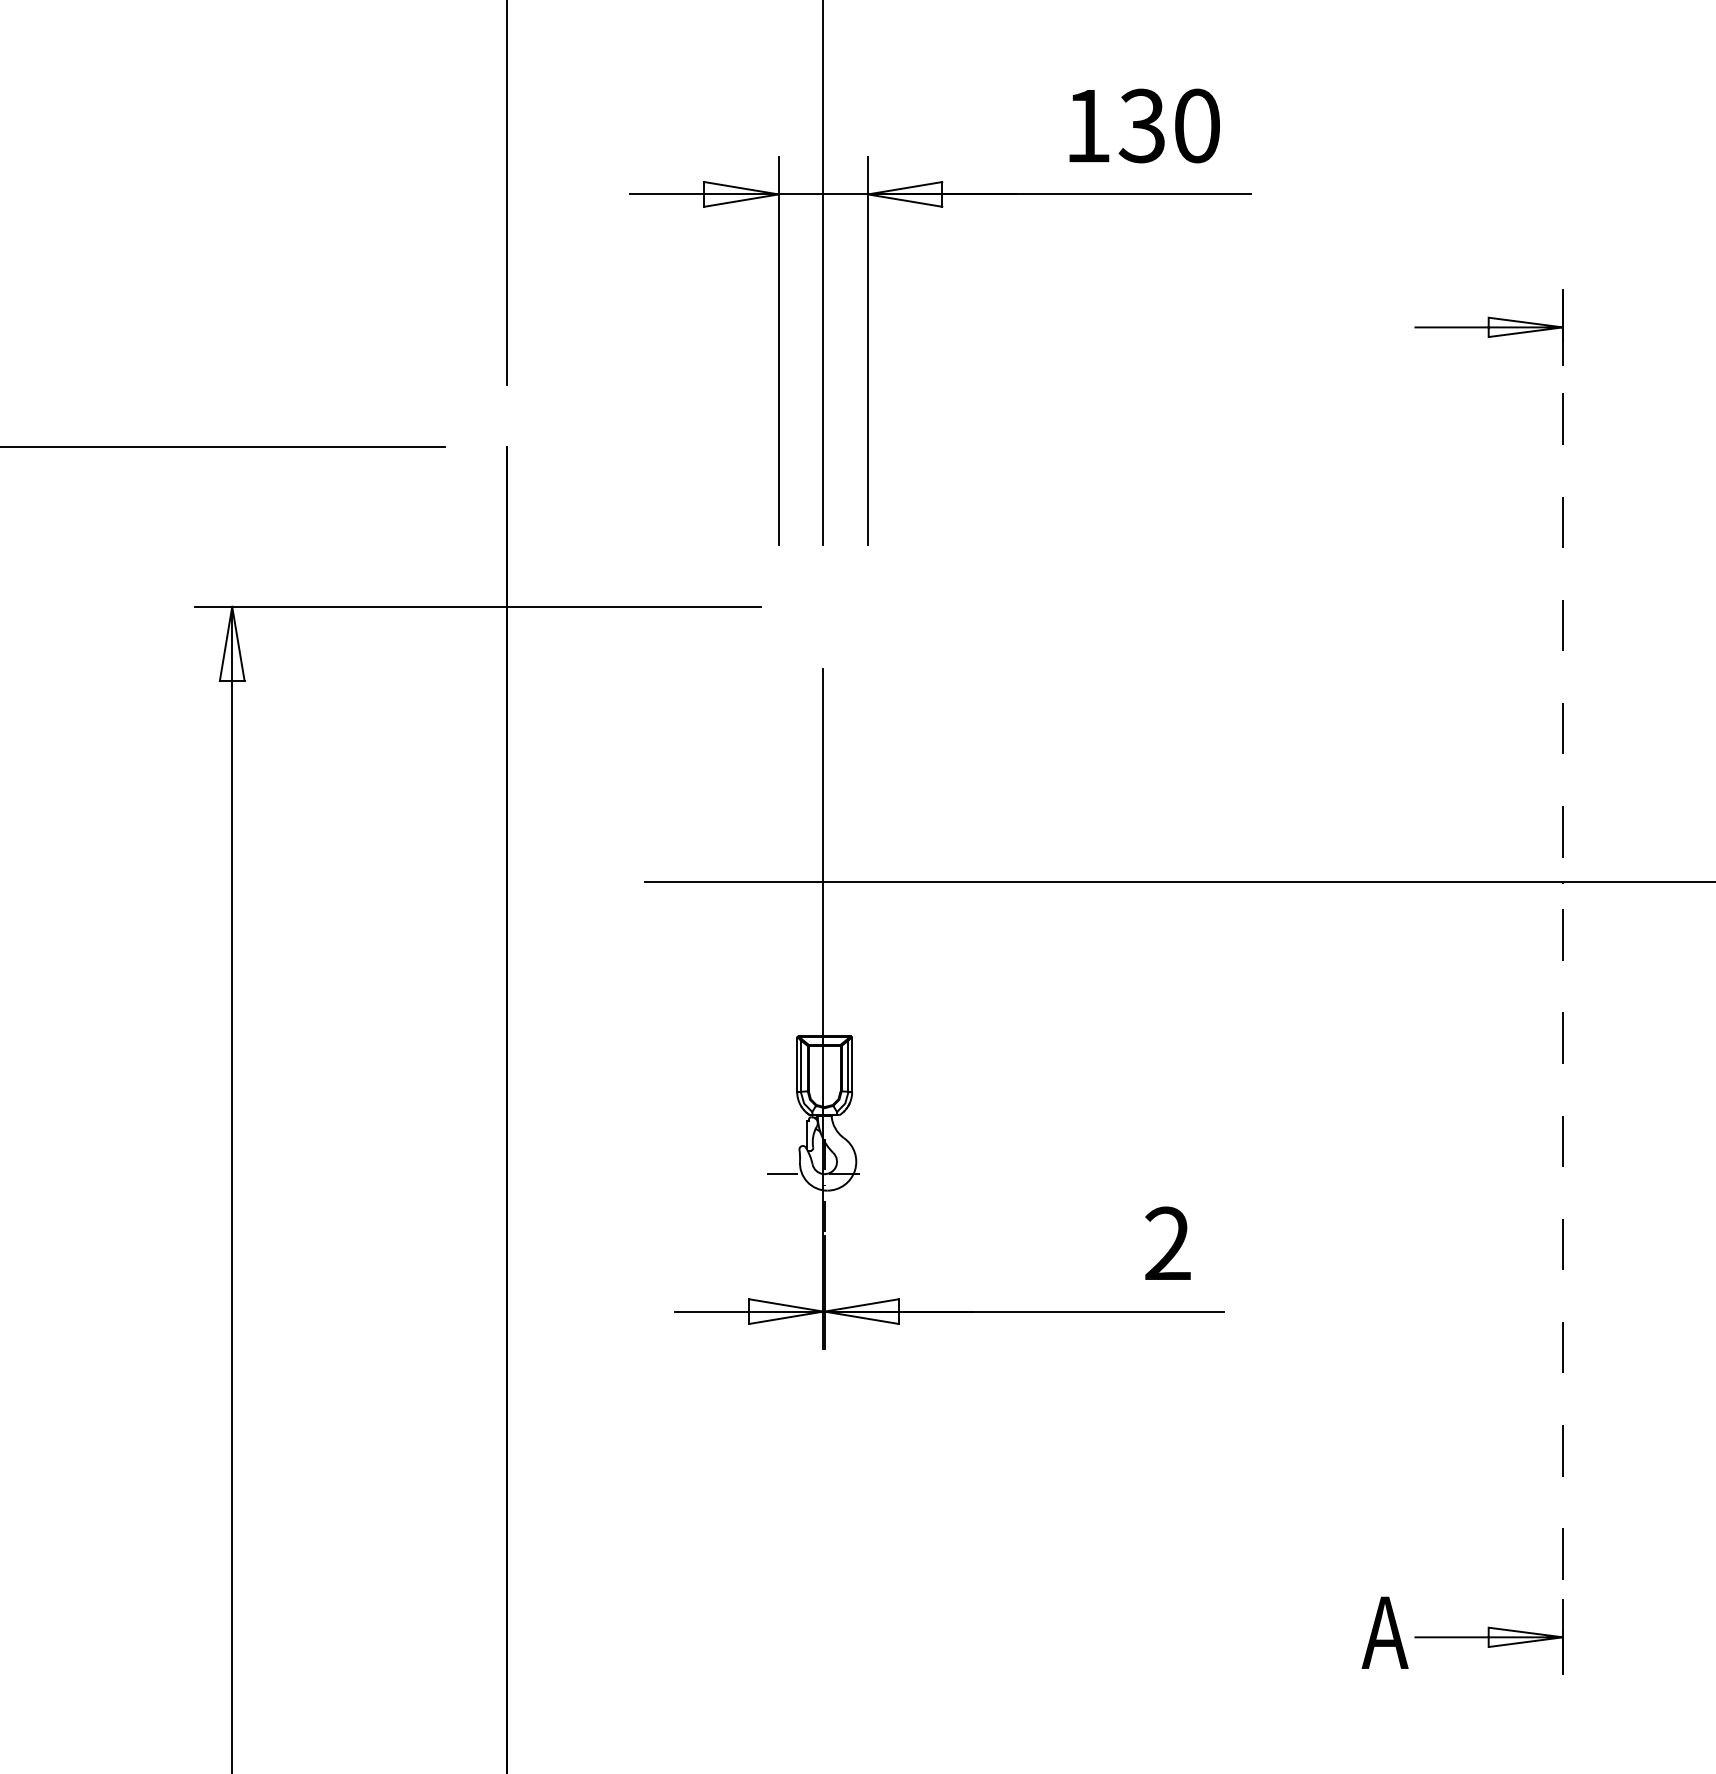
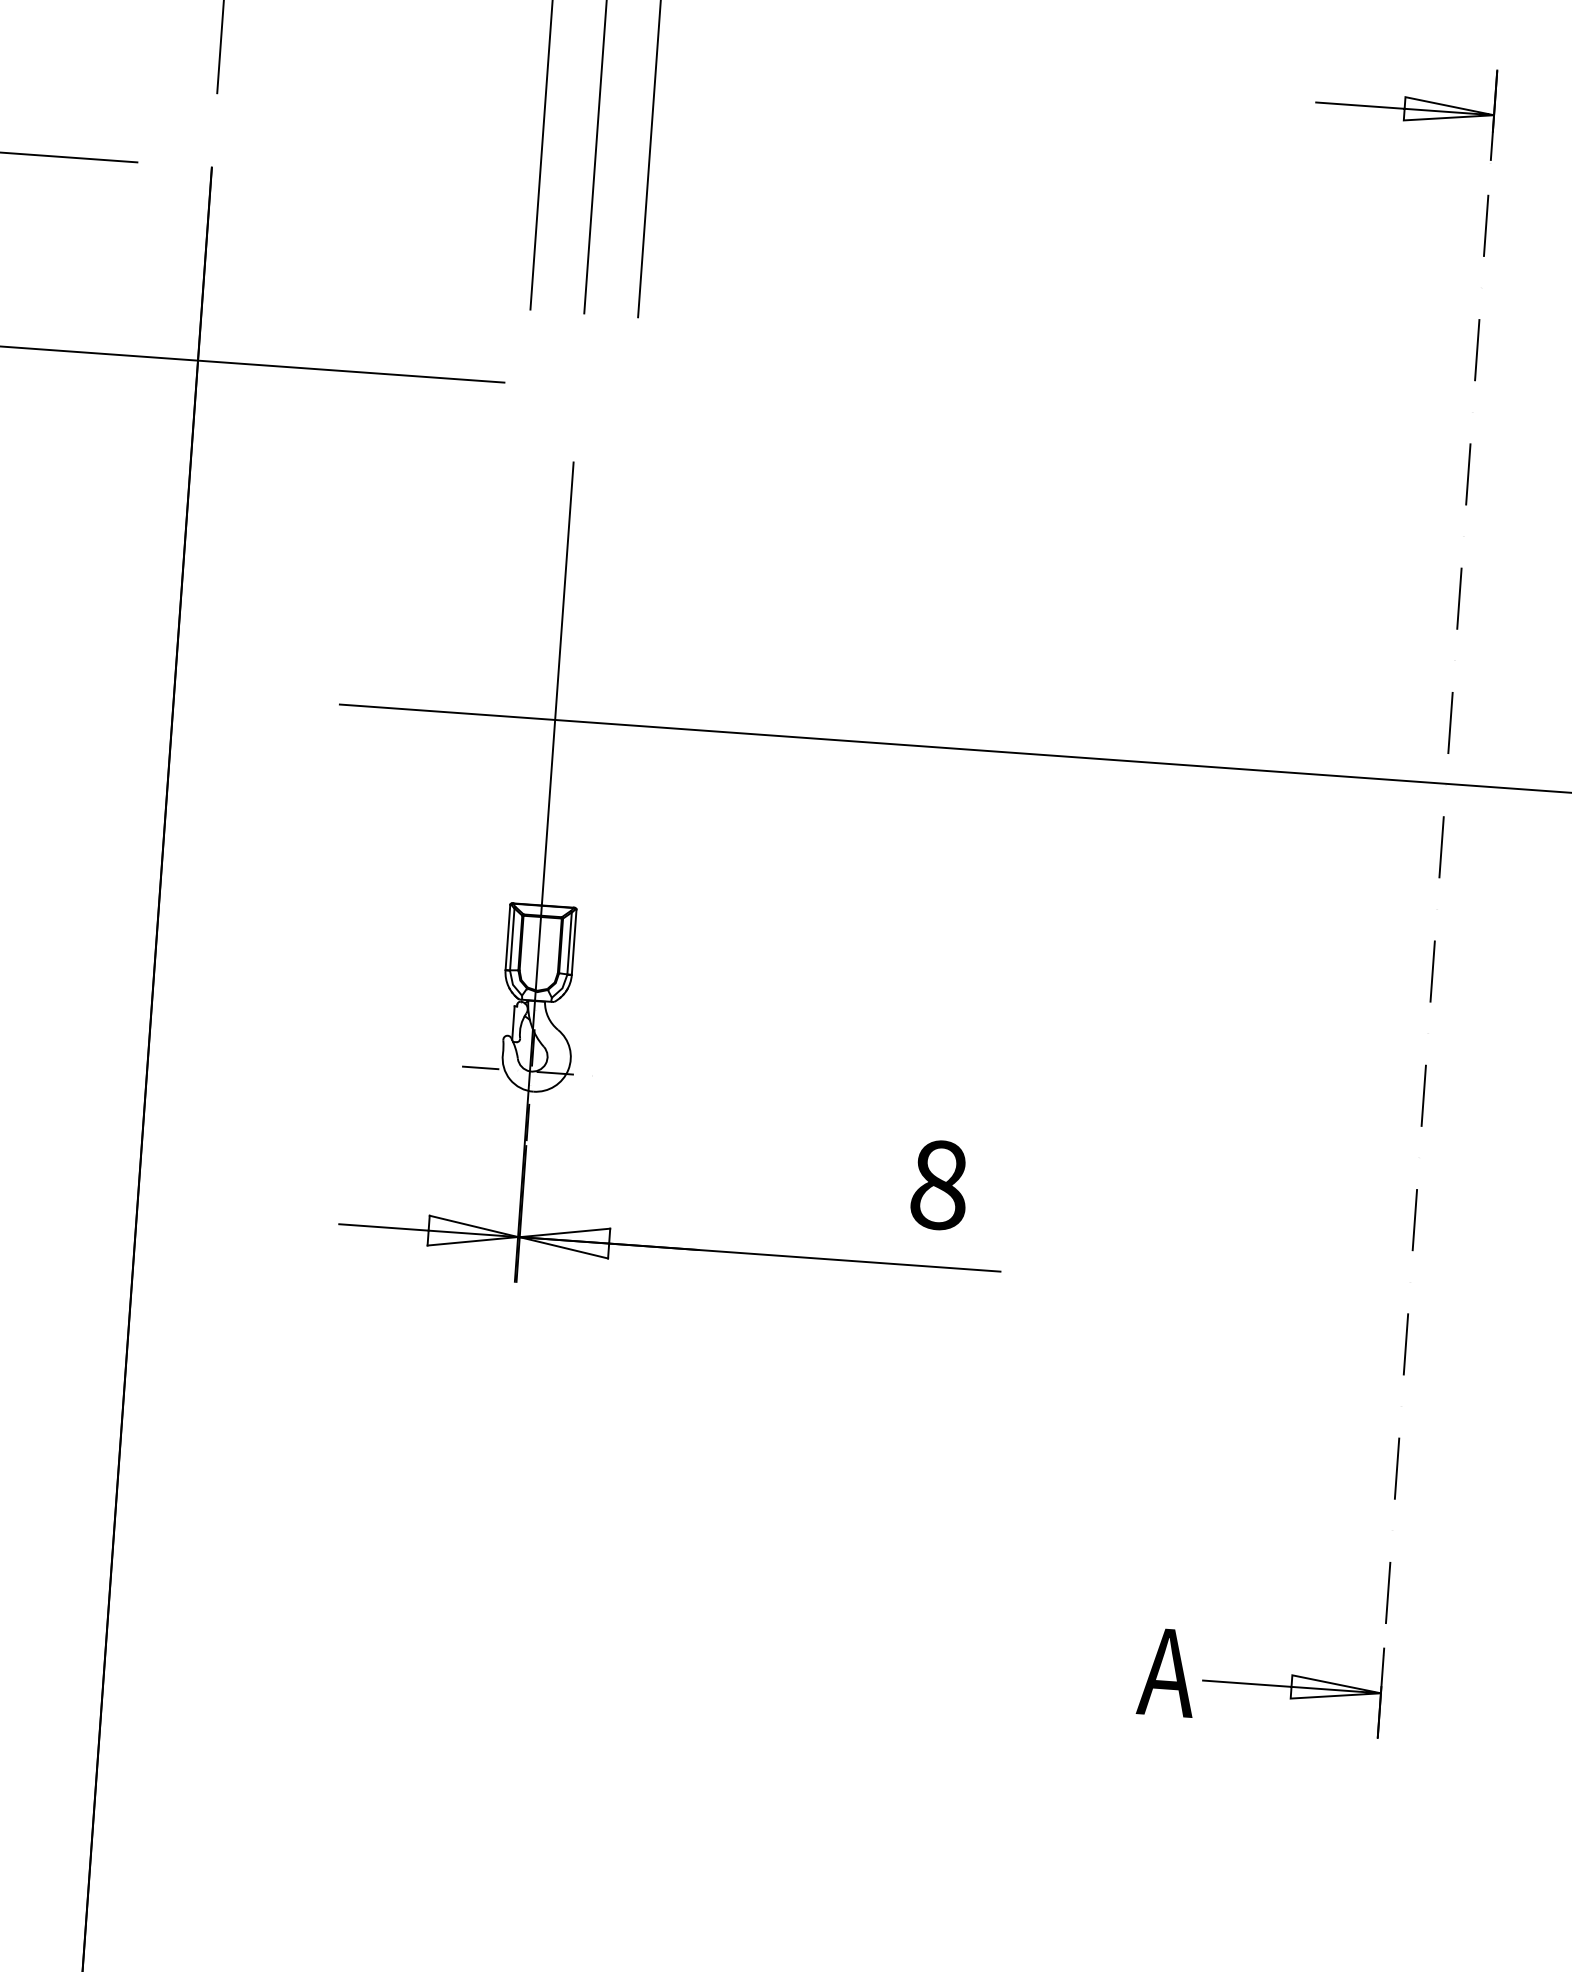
text: (1168, 1243) -> (939, 1184), 2 -> 8

